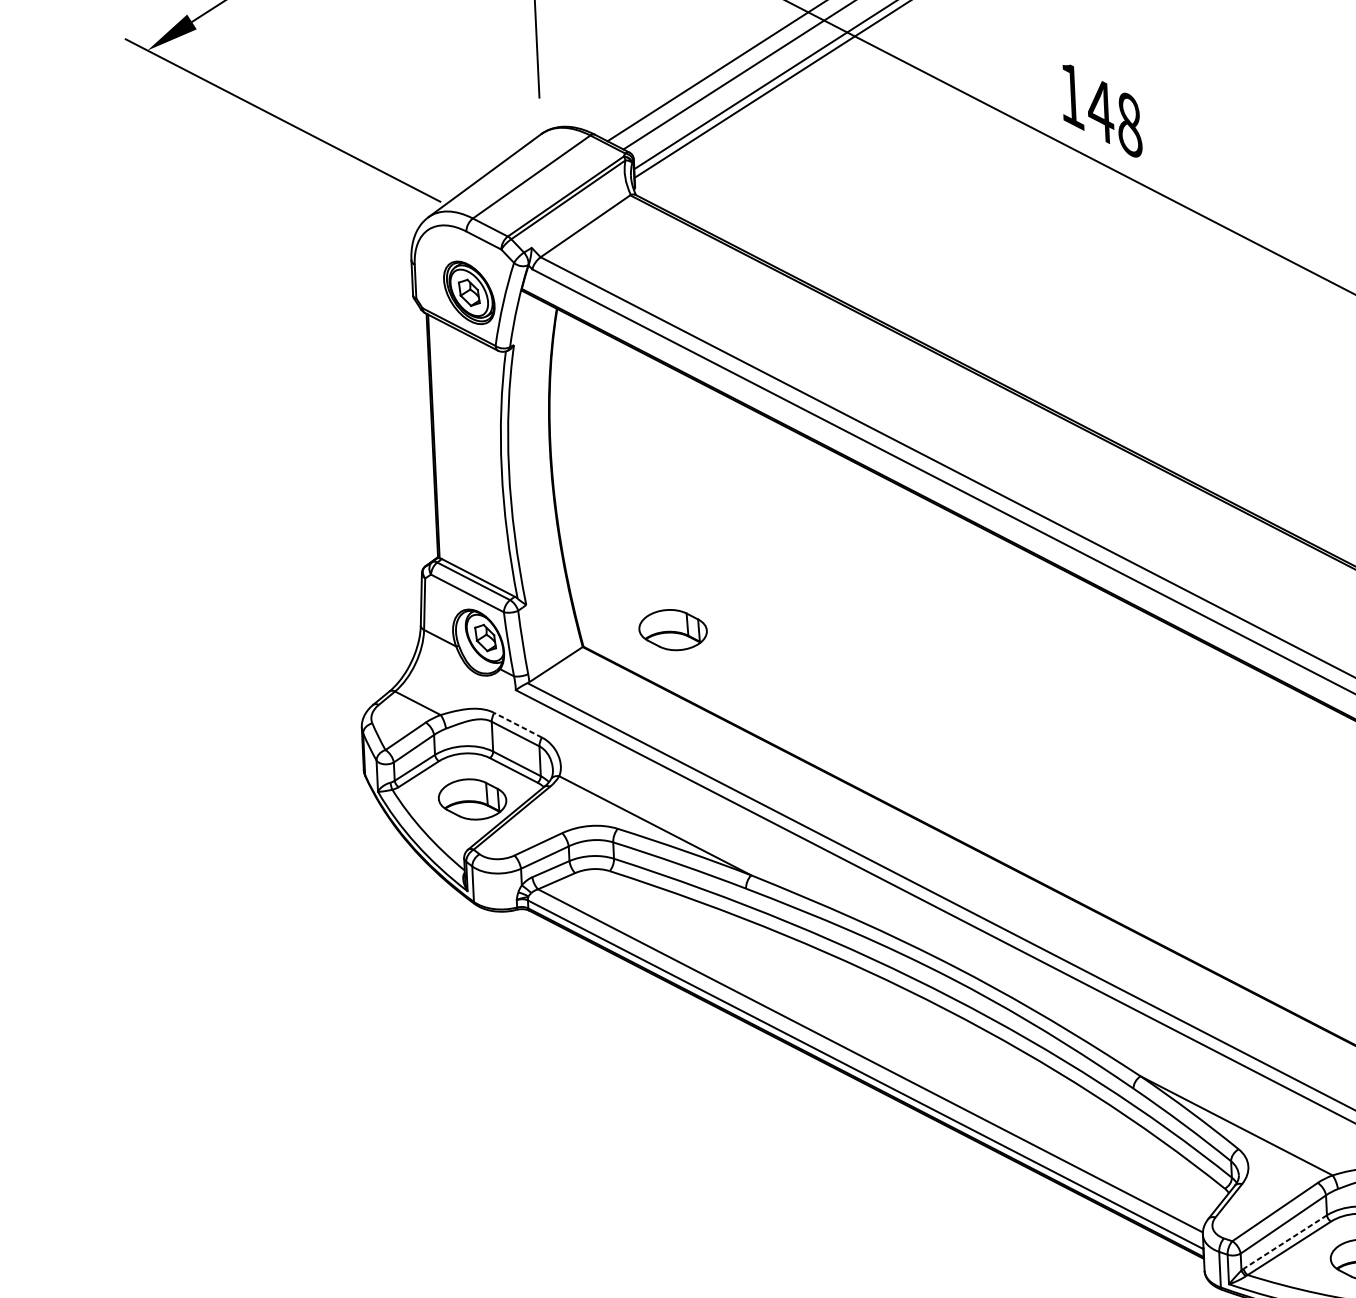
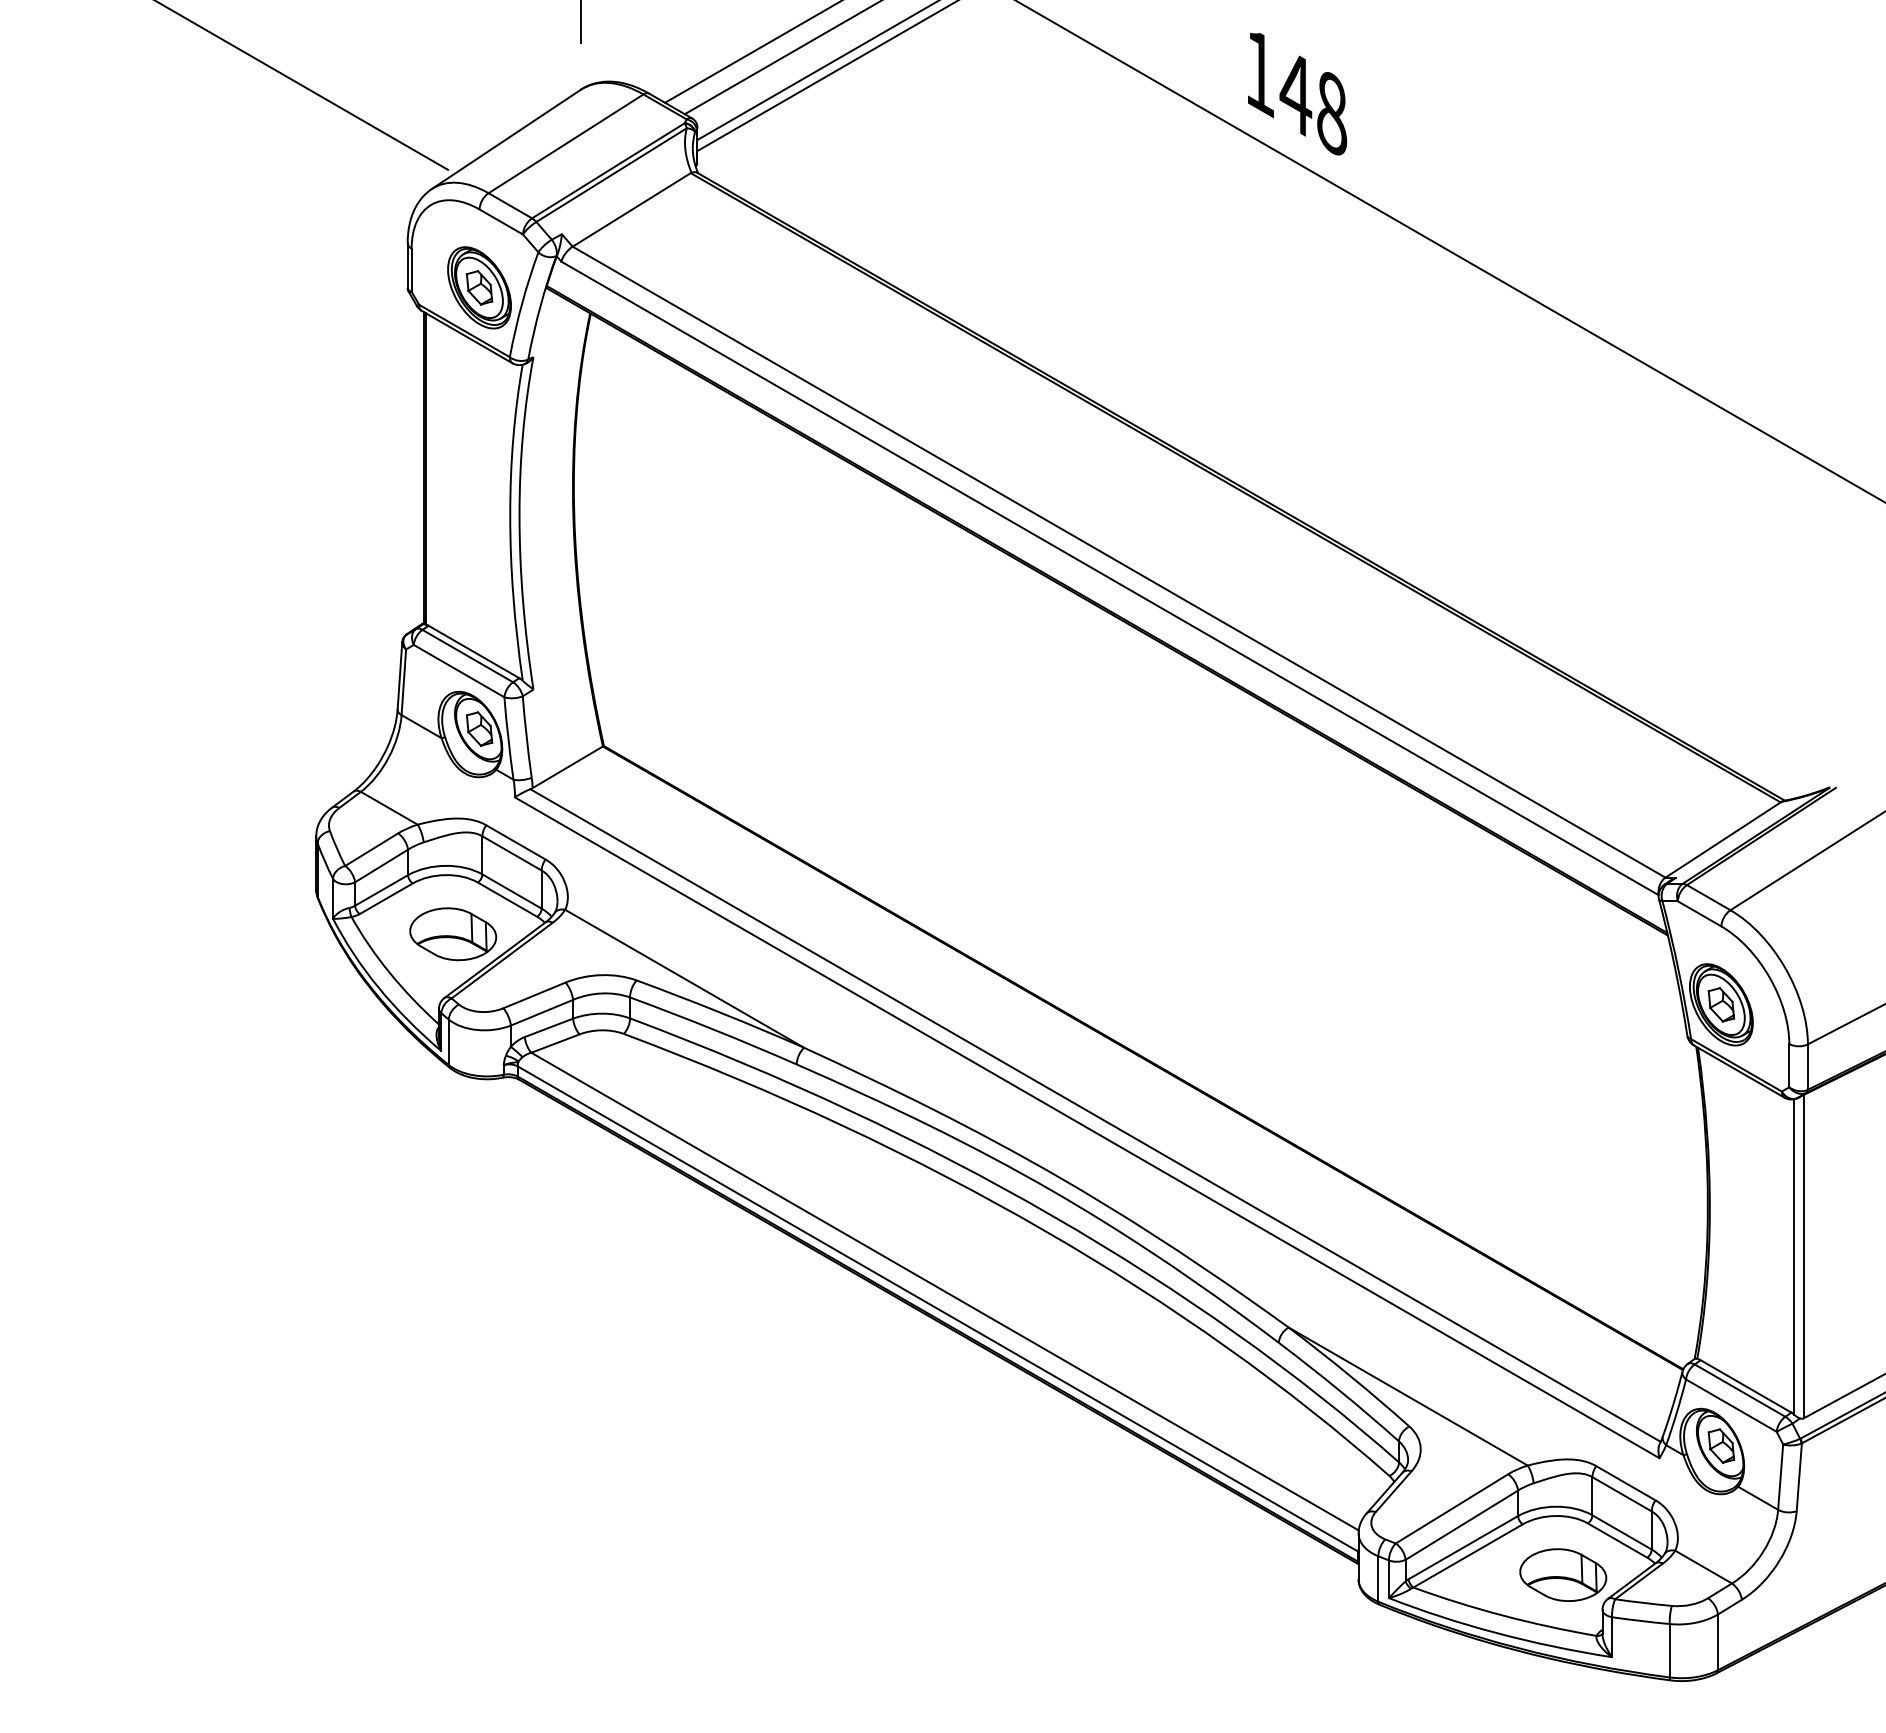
part: (673, 630) -> (719, 730), removed
line: (517, 725) -> (515, 842), dashed -> solid
line: (1284, 1241) -> (1462, 1547), dashed -> solid

